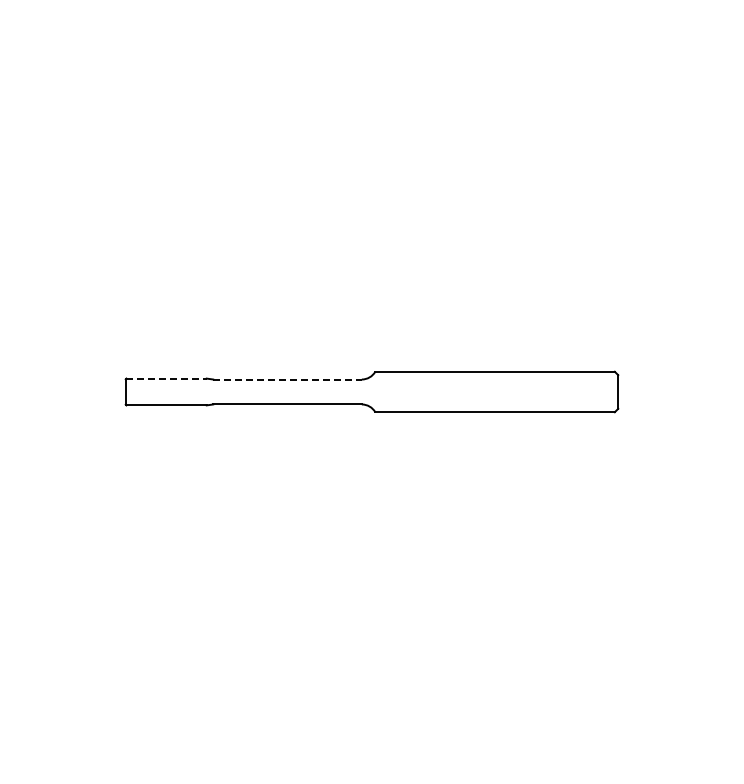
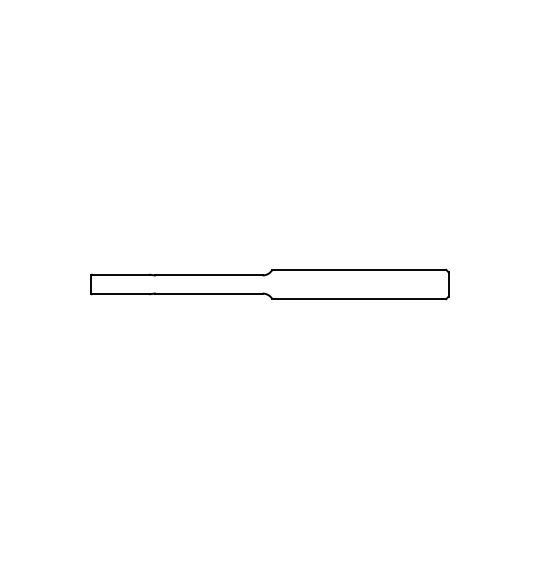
line: (167, 378) -> (121, 274), dashed -> solid
line: (288, 379) -> (209, 275), dashed -> solid

